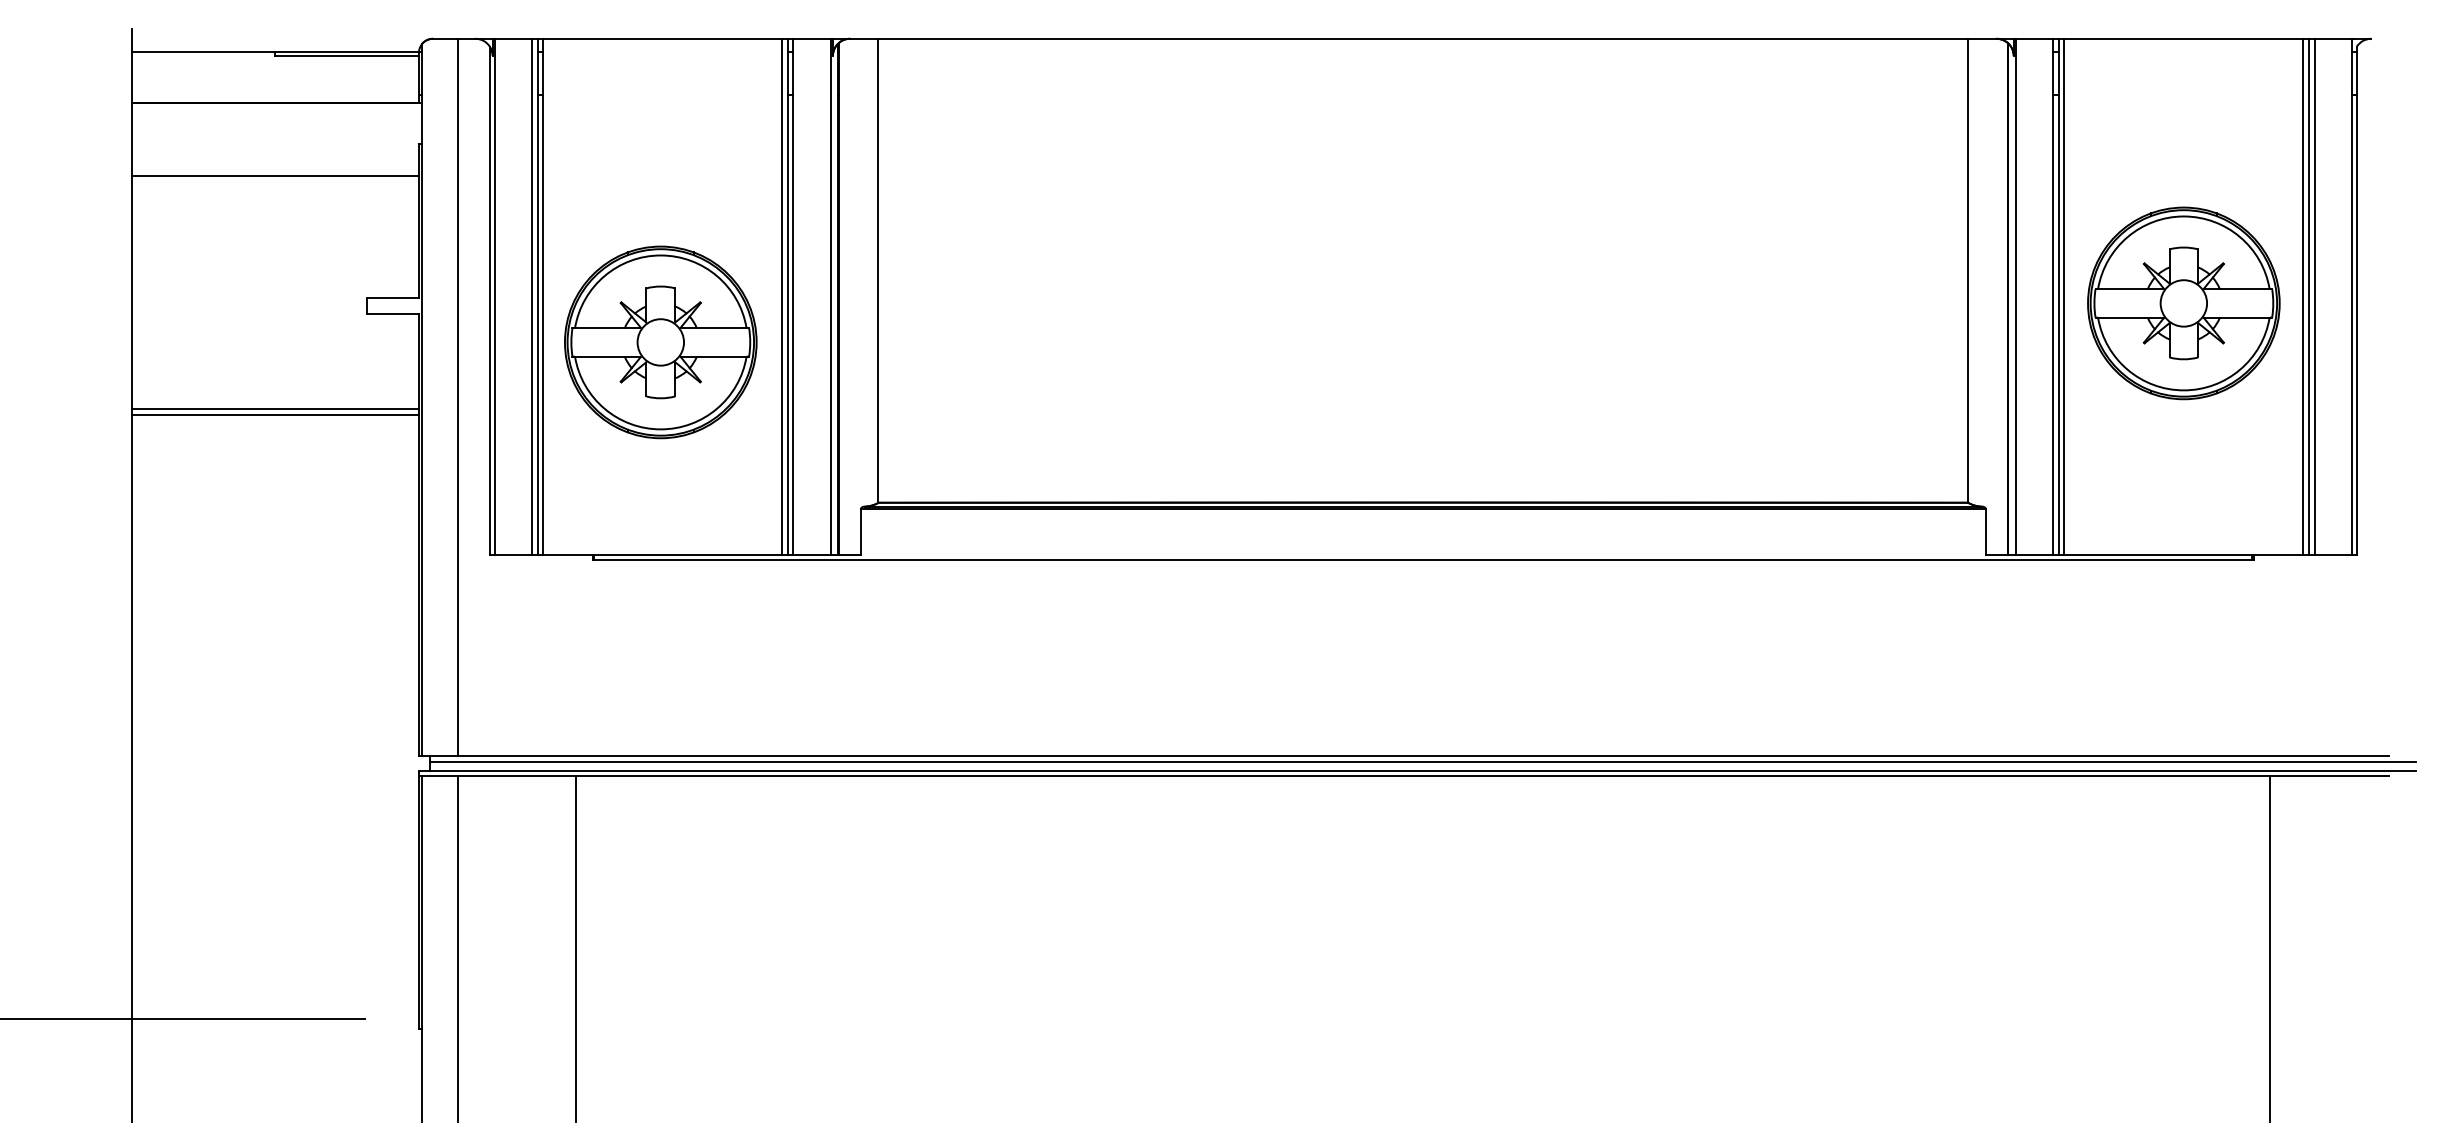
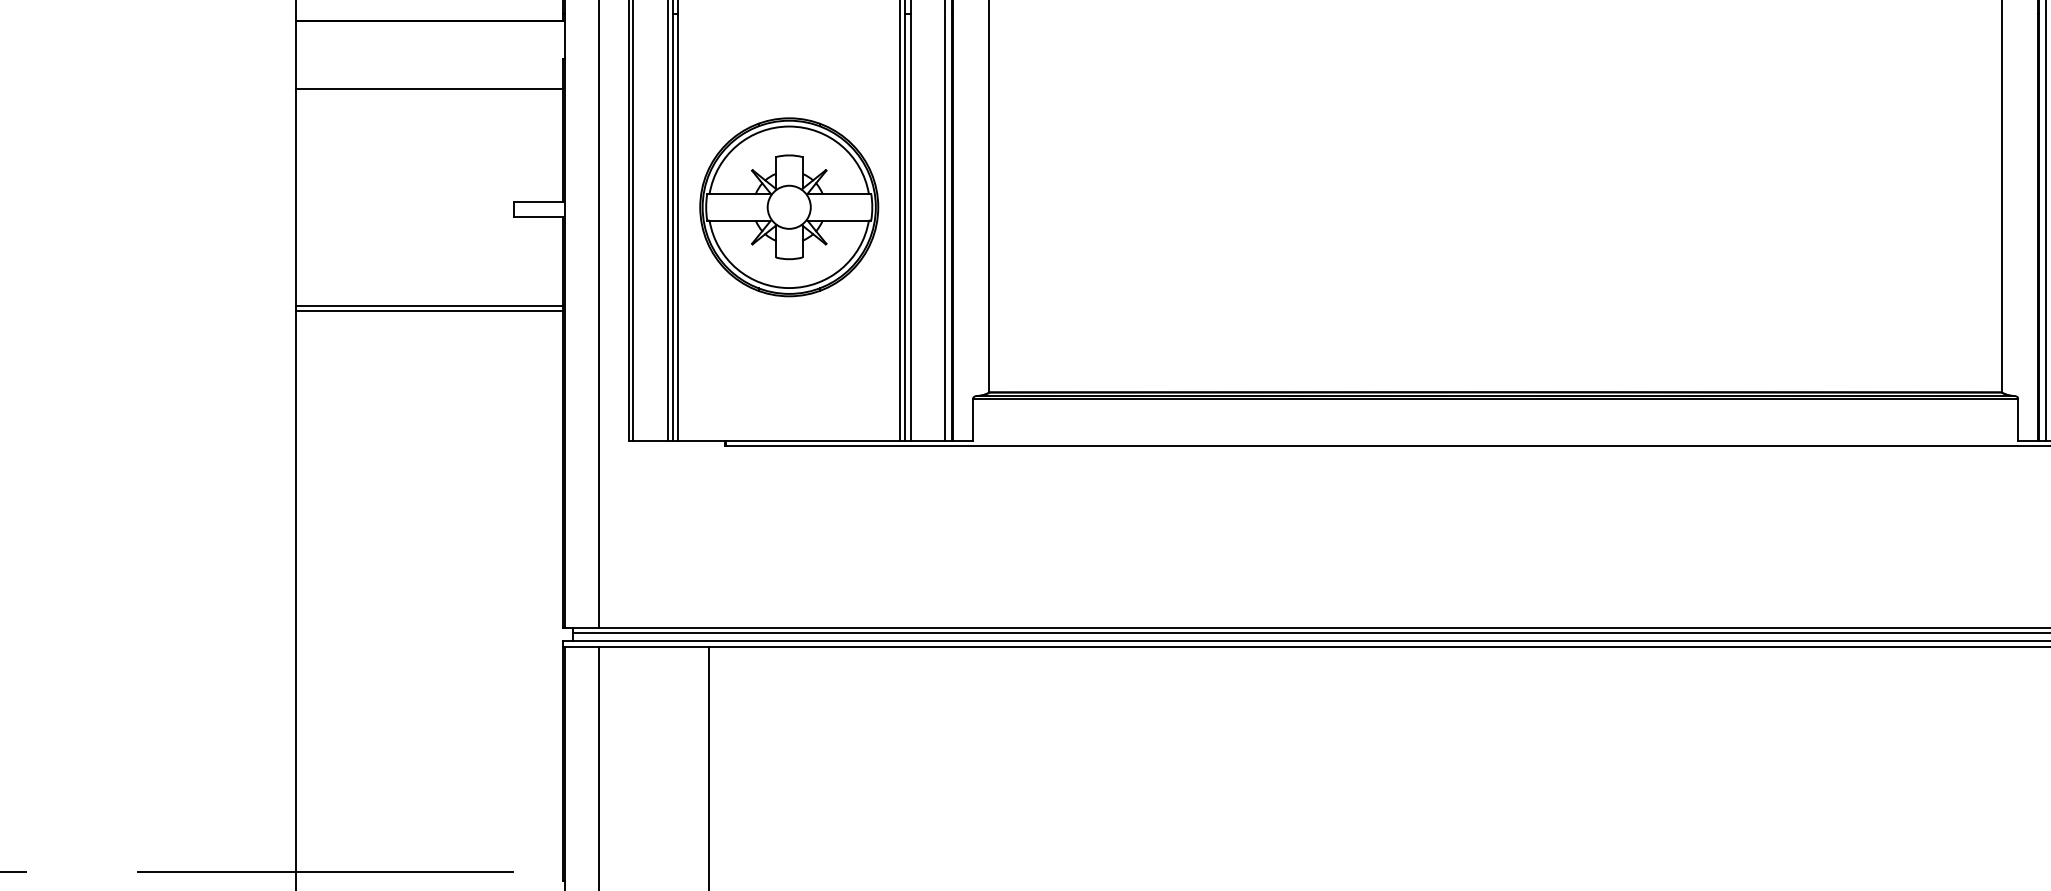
part: (660, 342) -> (788, 207), moved

